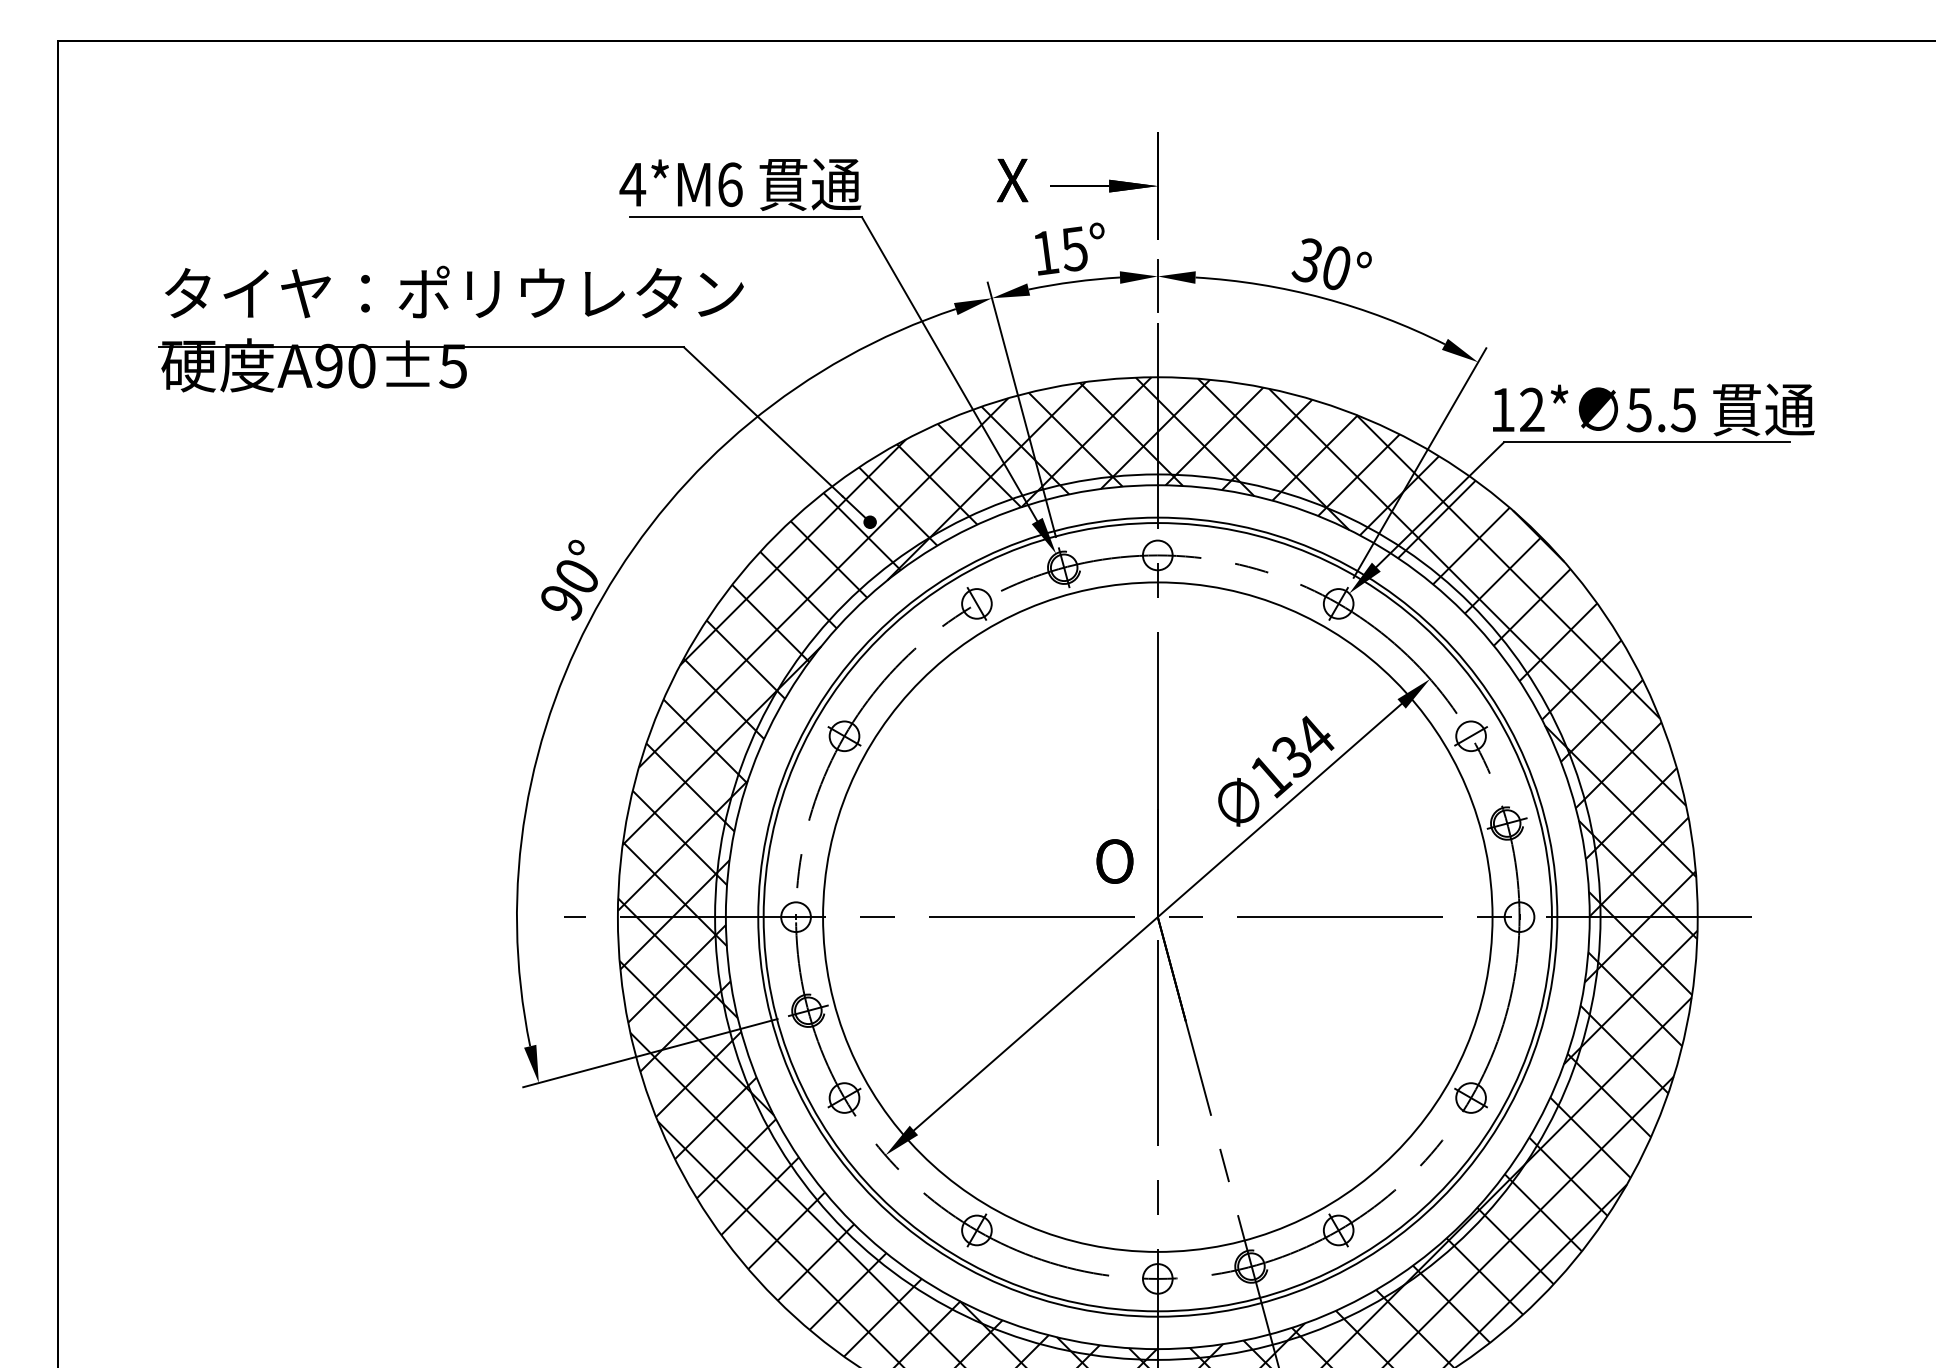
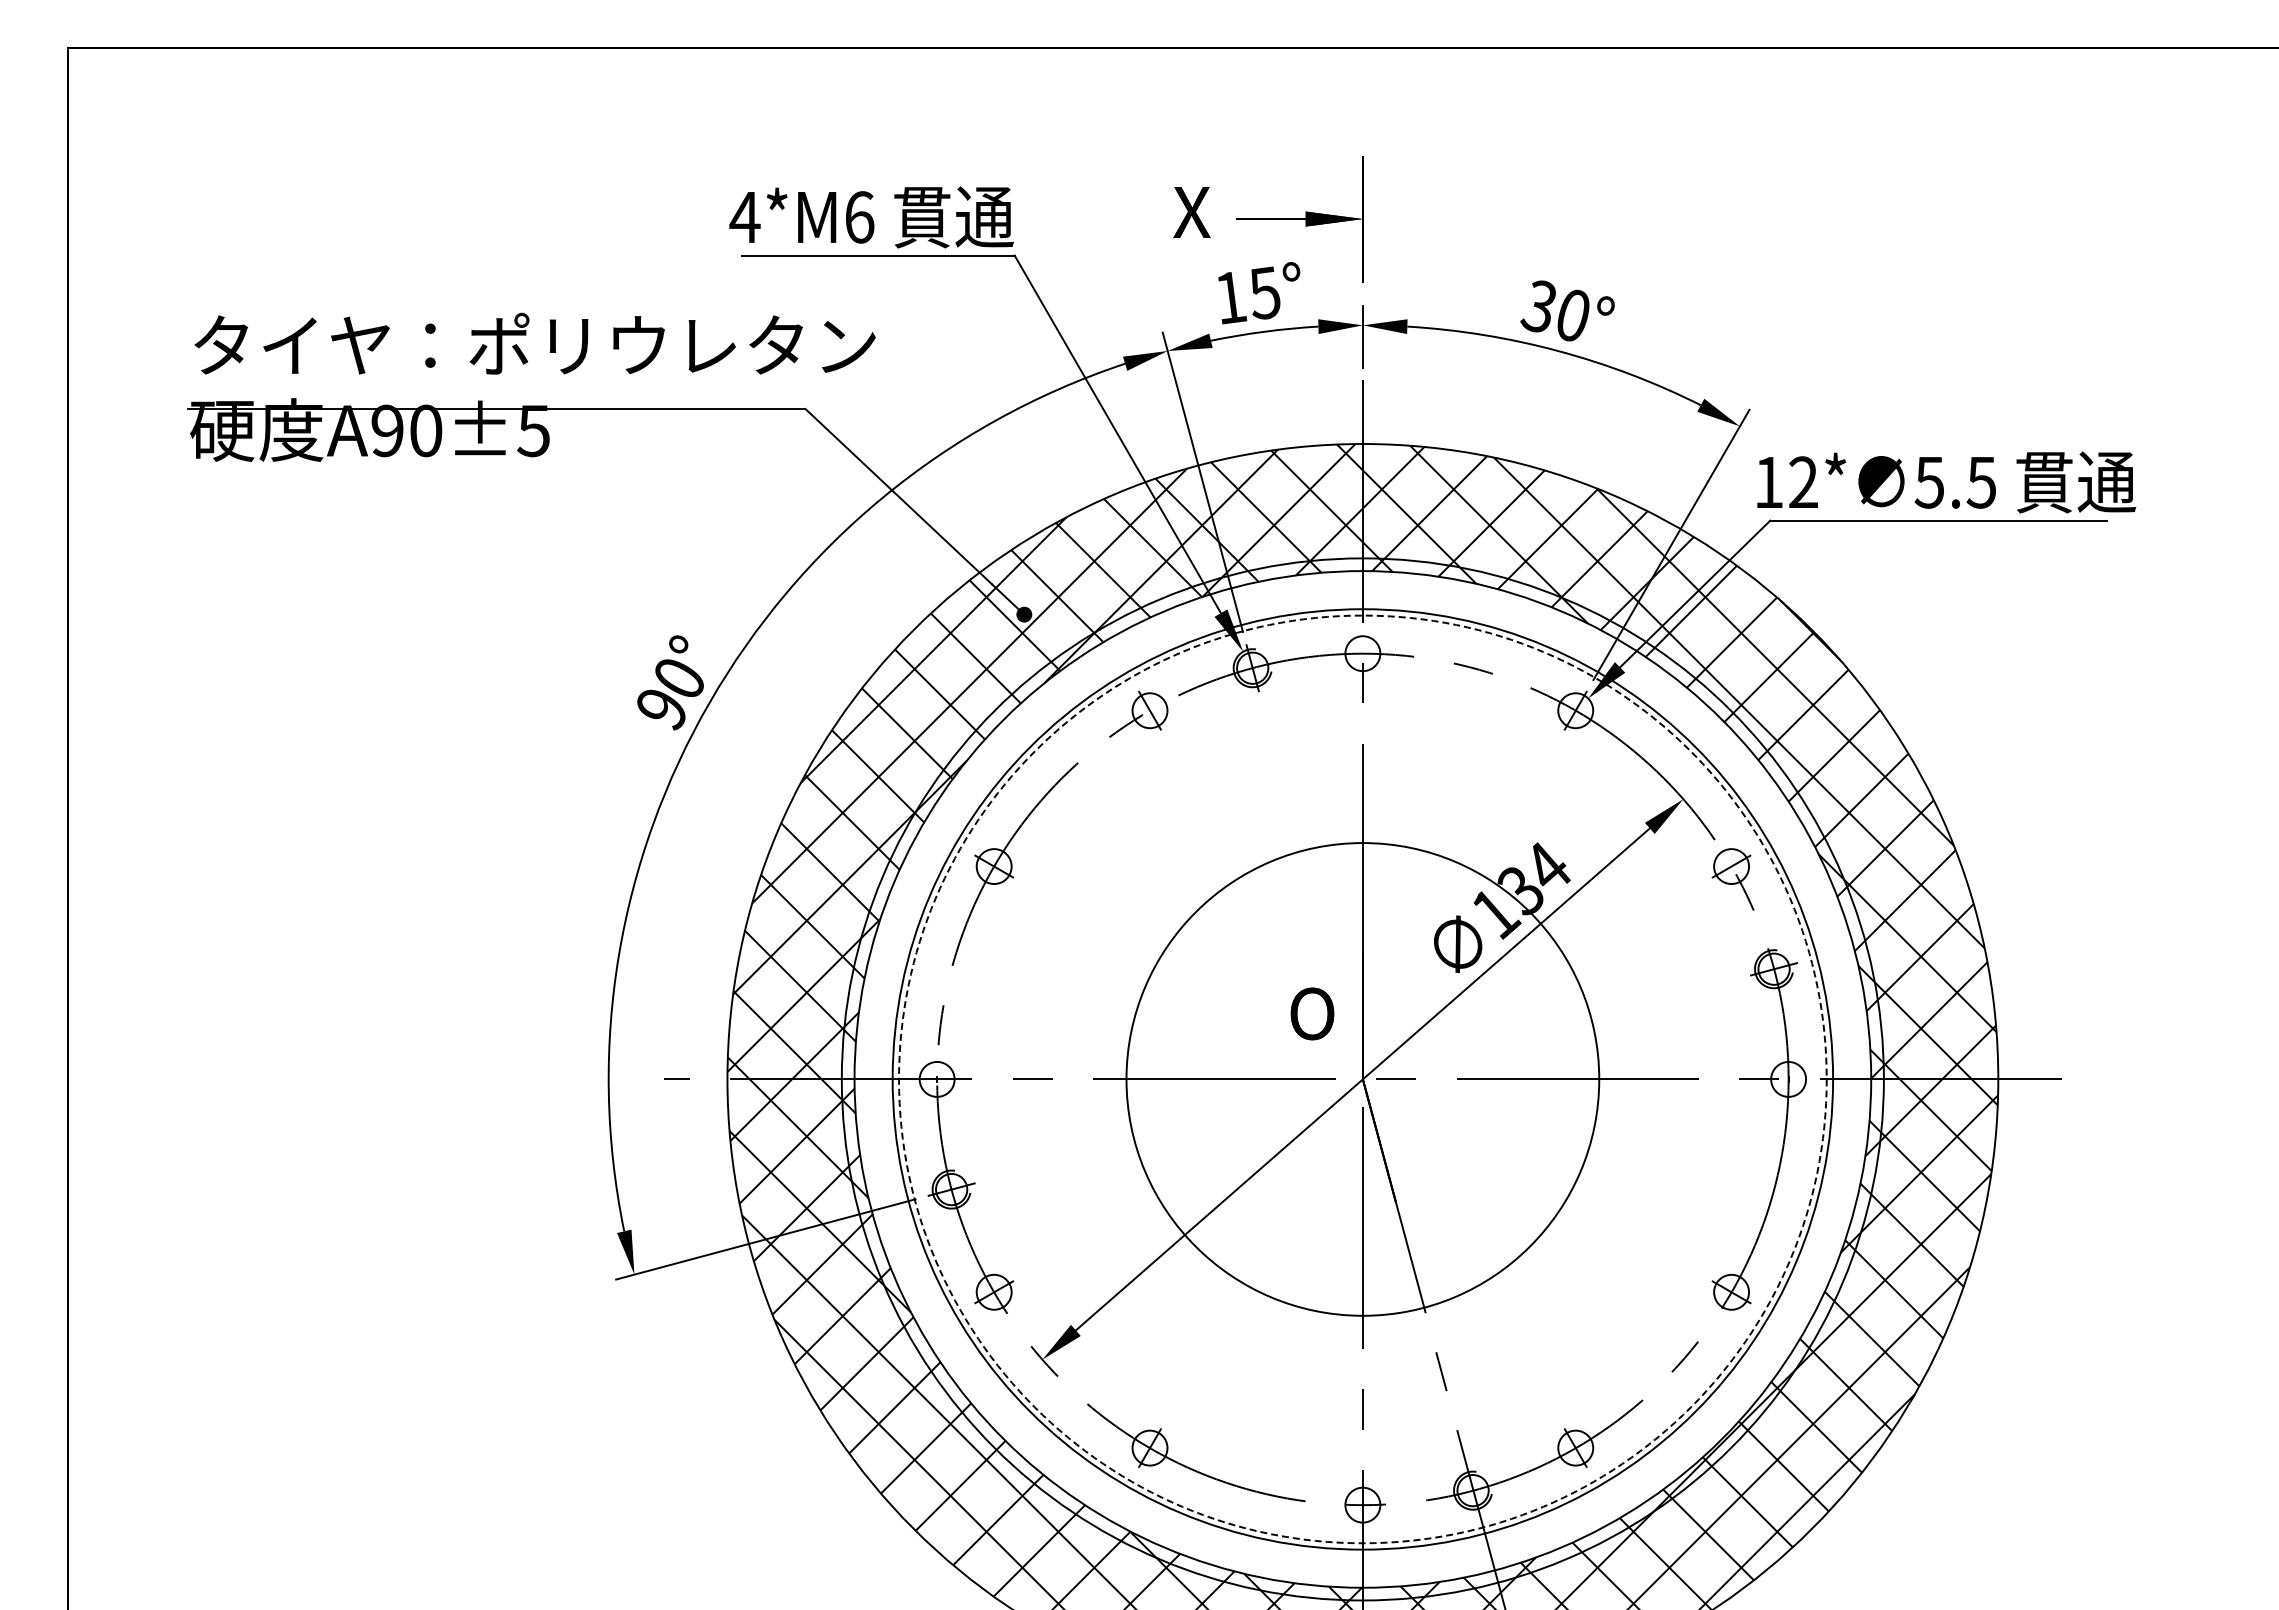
circle: (1157, 917) -> (1362, 1079), size x0.6
circle: (1157, 917) -> (1362, 1079), solid -> dashed

